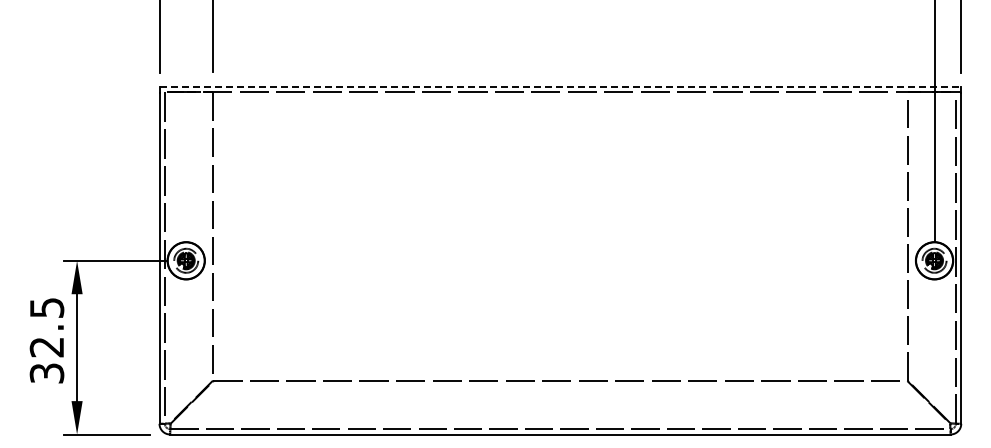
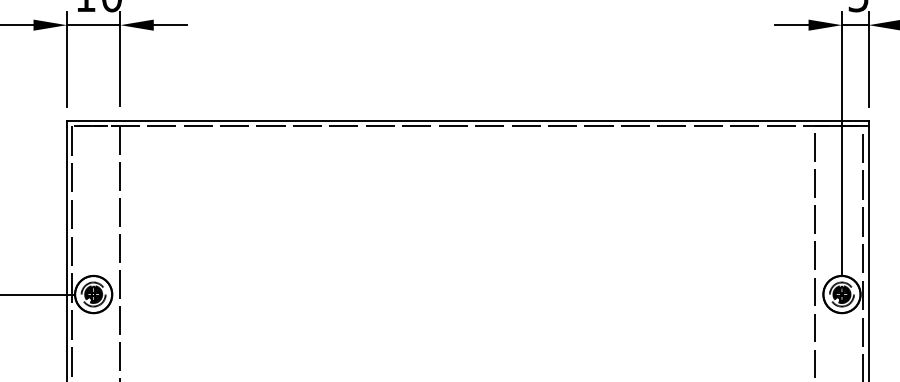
line: (560, 87) -> (467, 121), dashed -> solid

